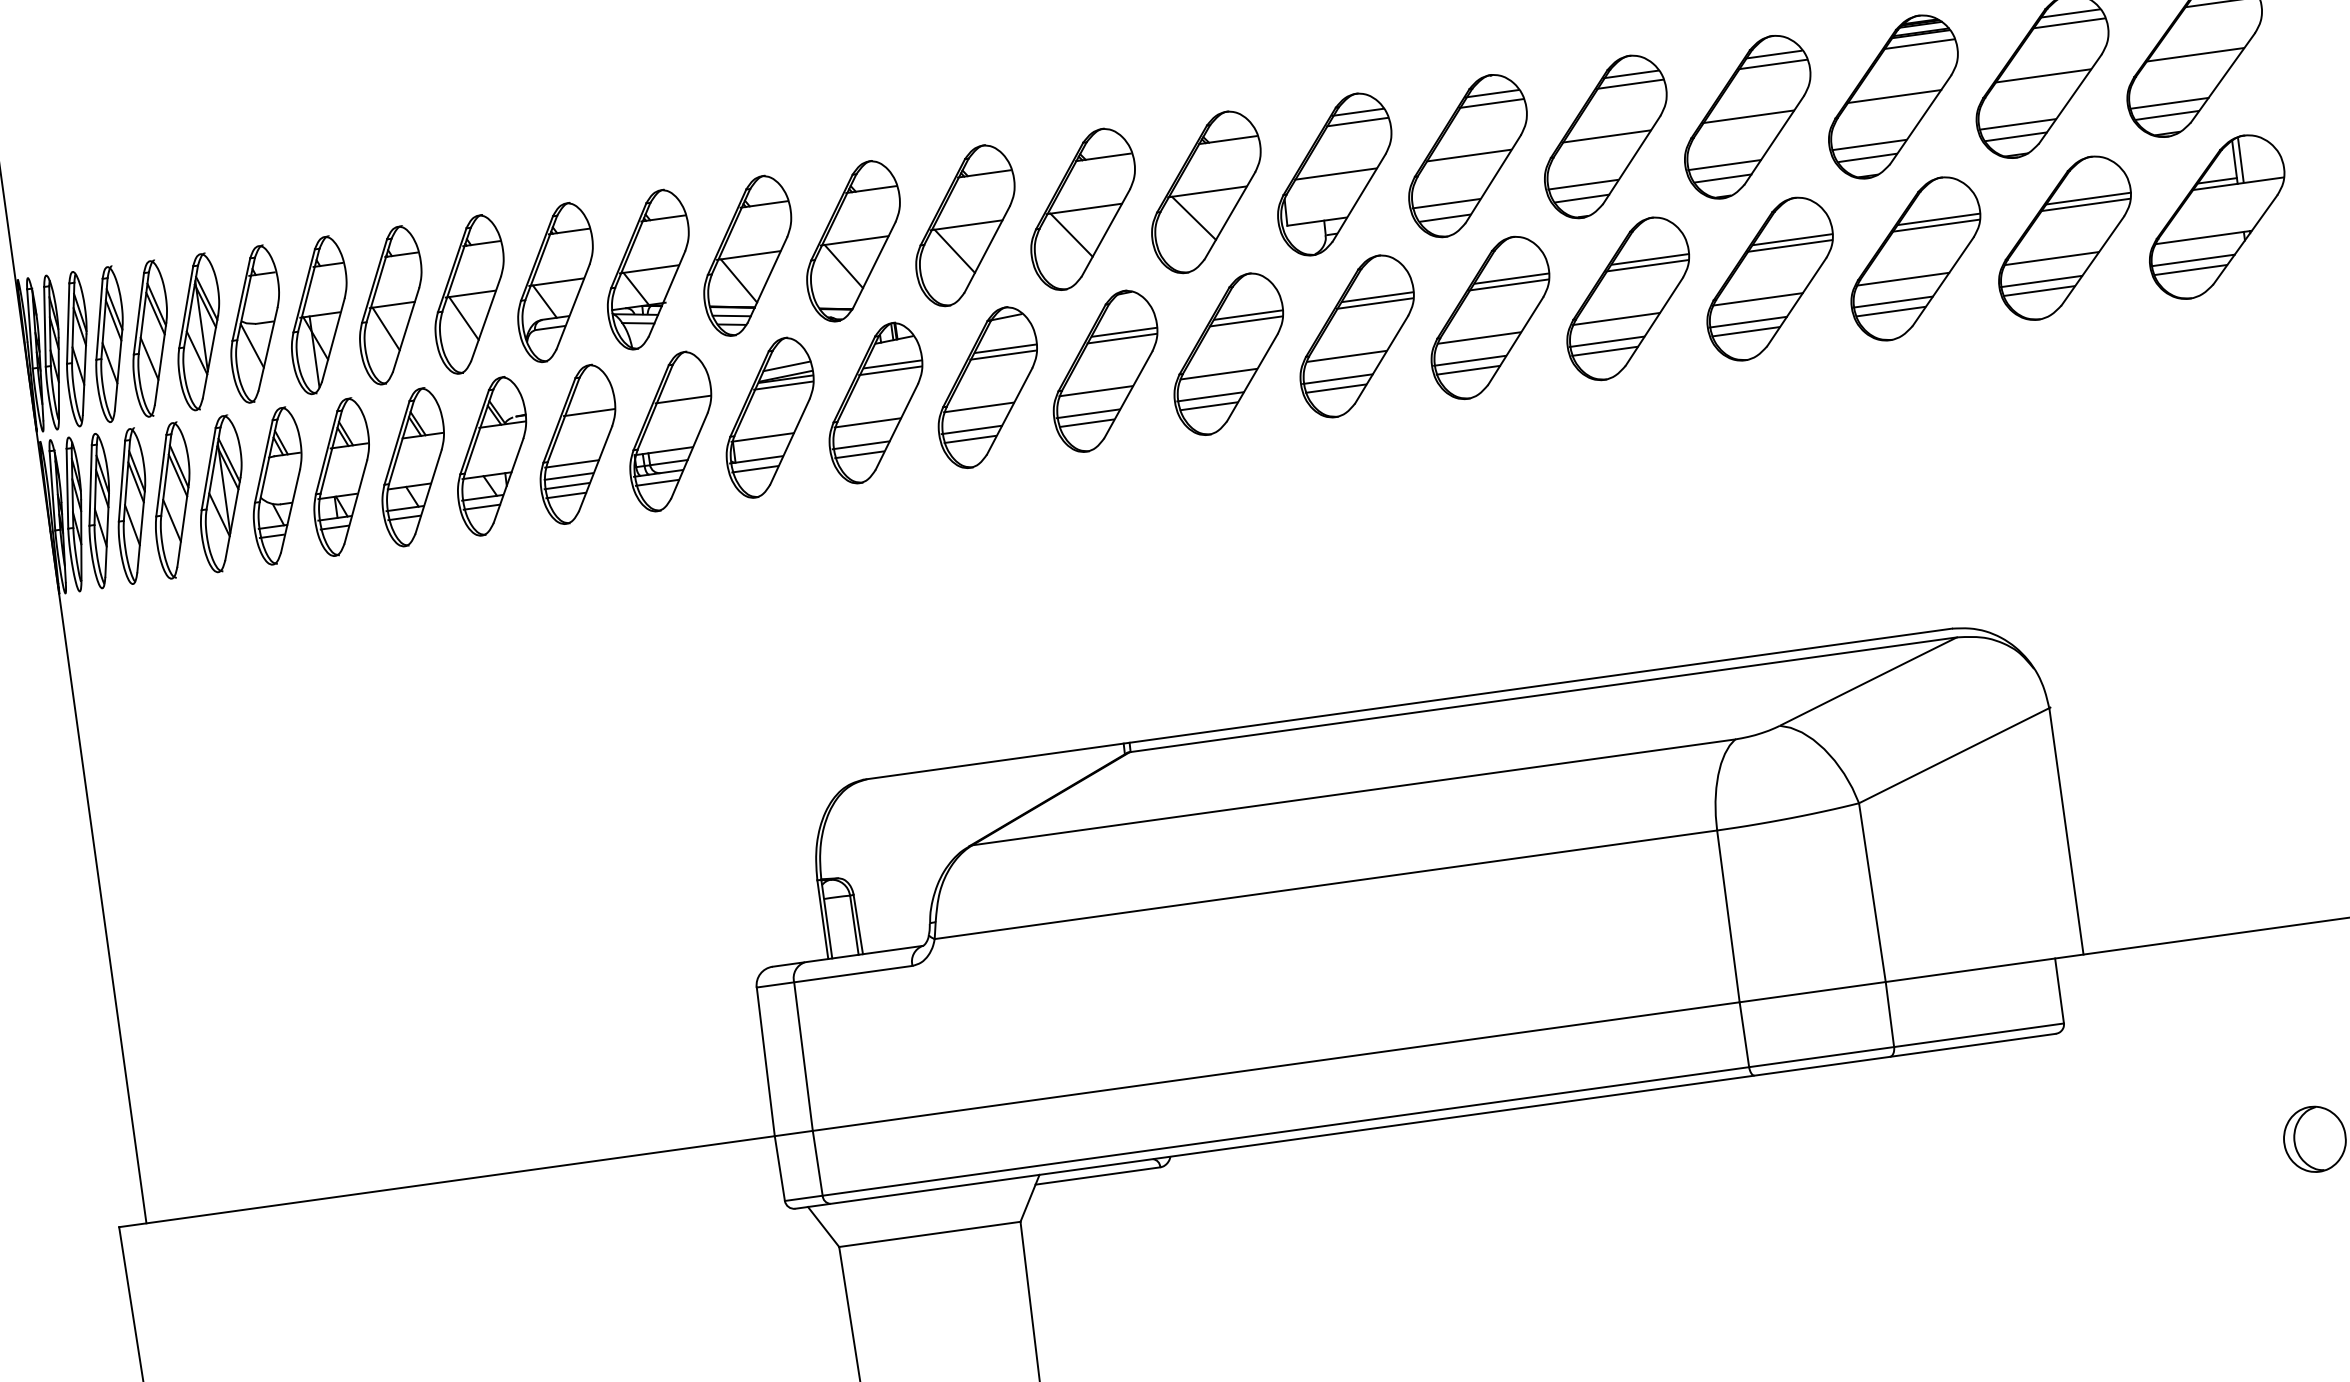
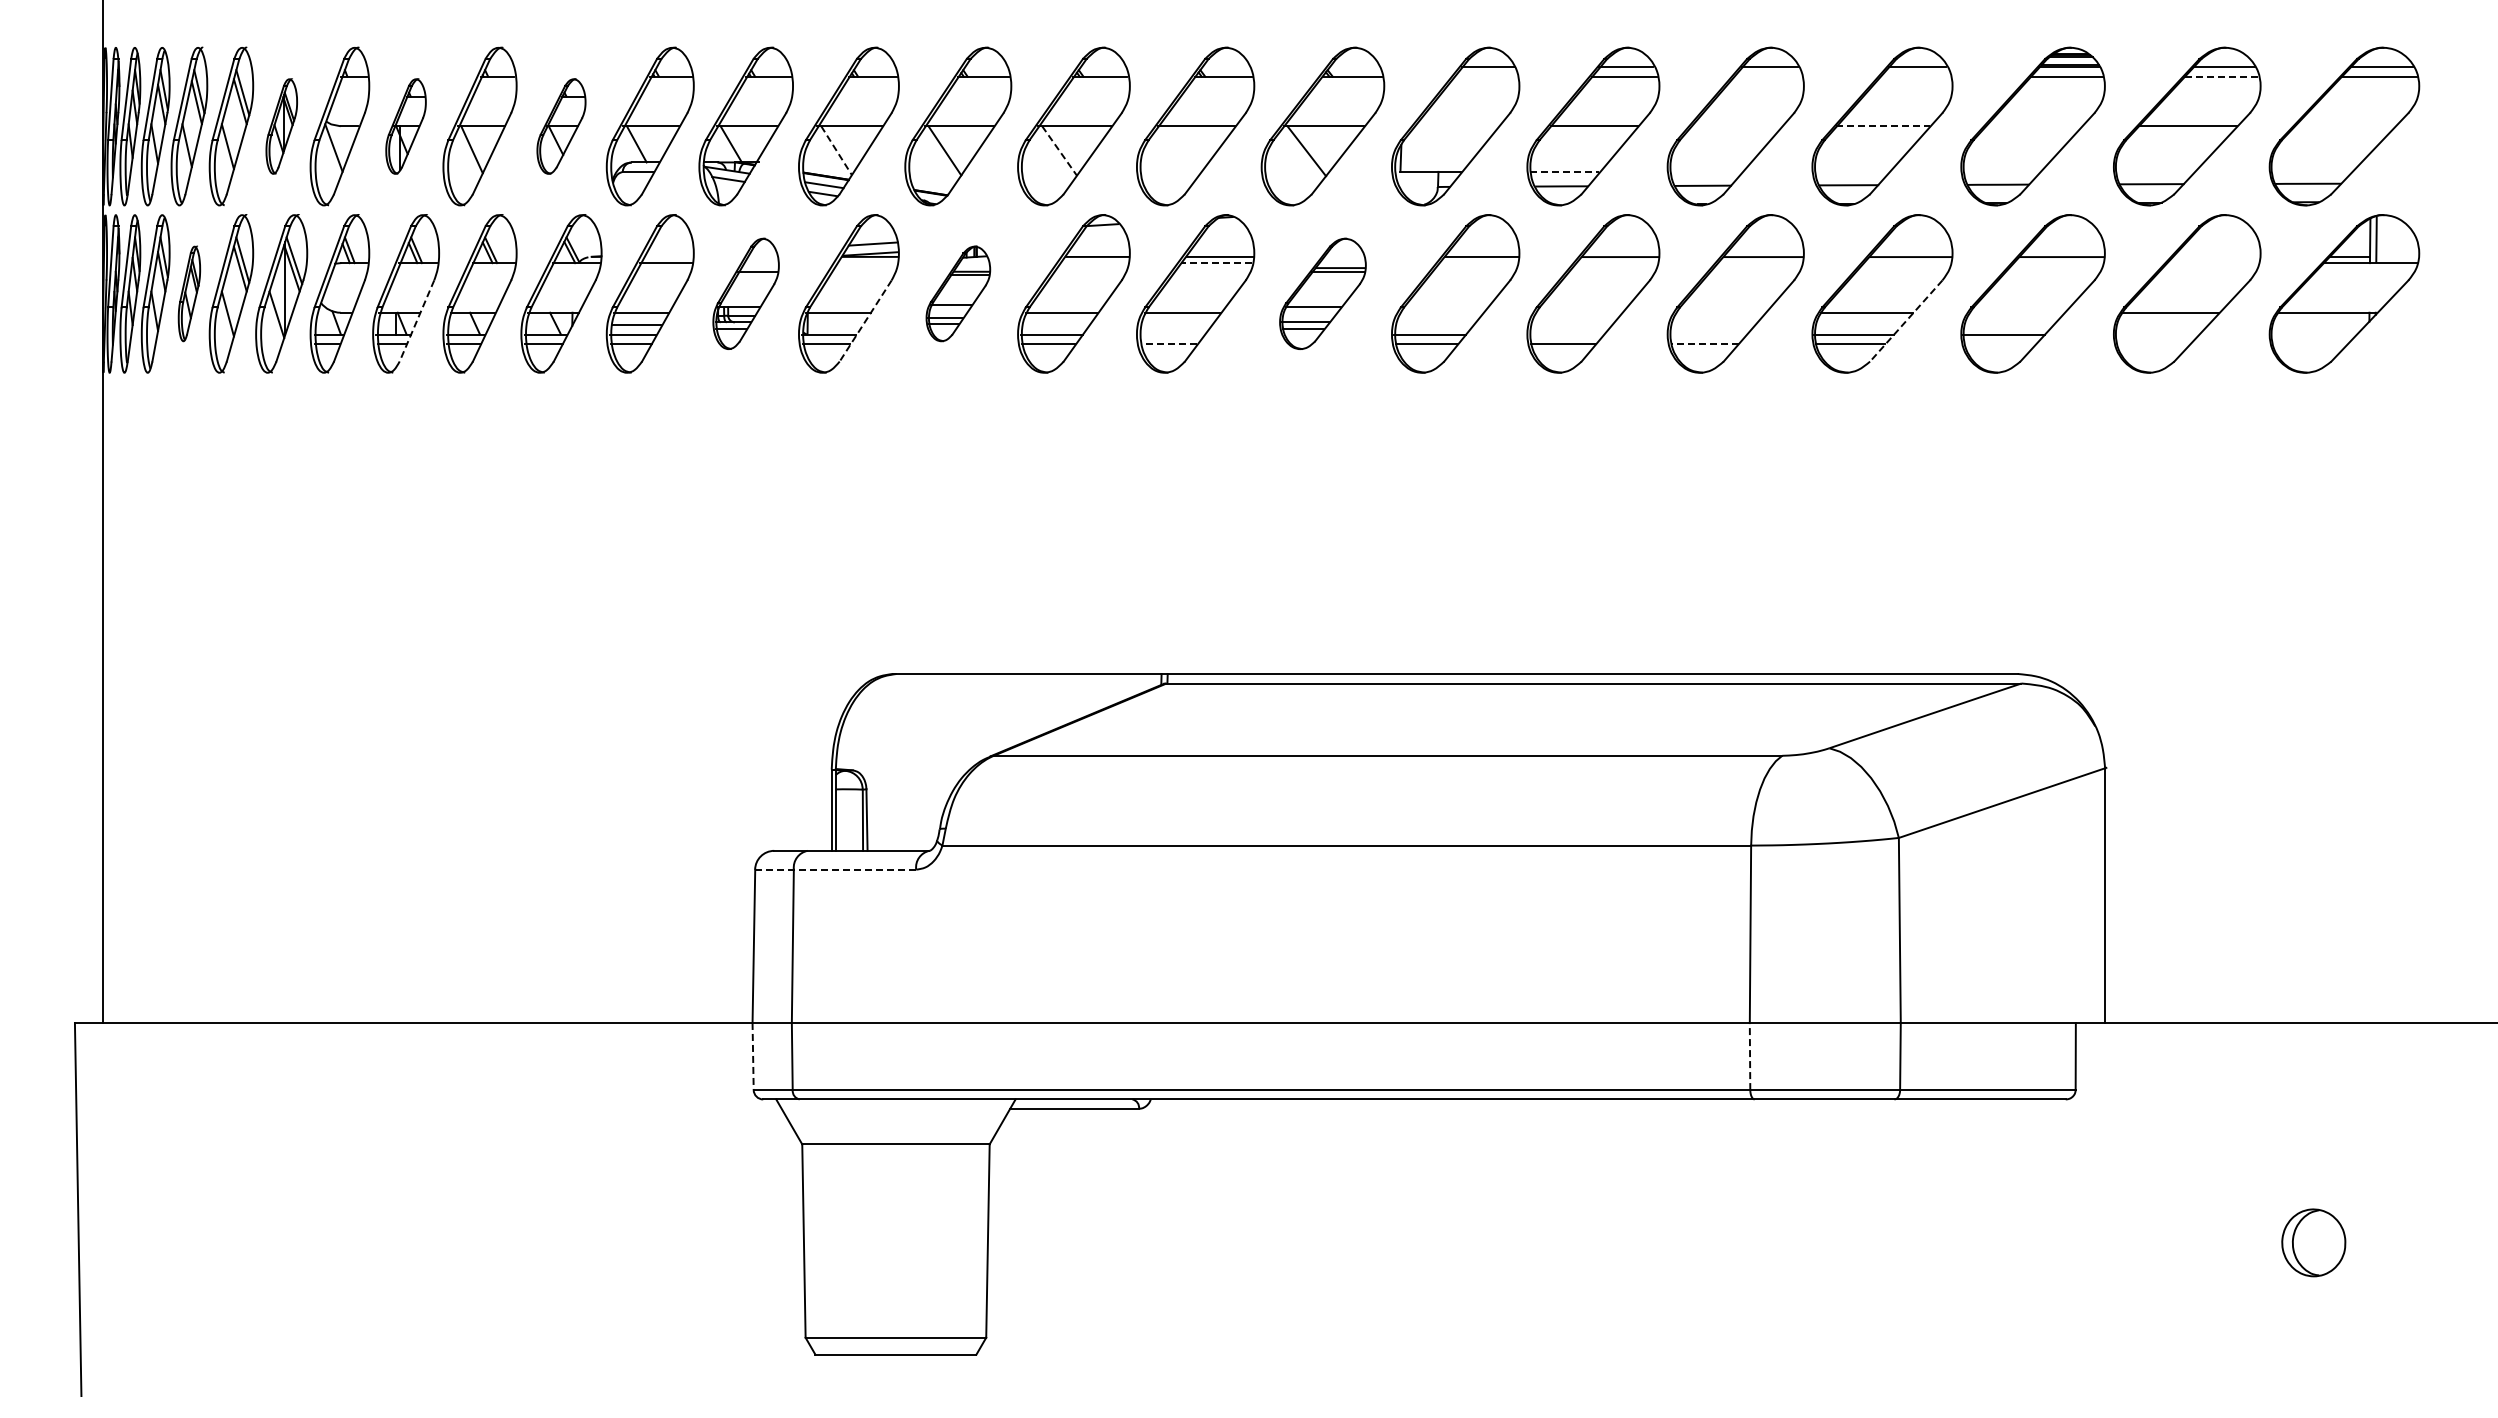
line: (2068, 23) -> (2221, 76), solid -> dashed
line: (2194, 55) -> (2344, 126), removed
line: (1772, 64) -> (1915, 76), removed
line: (1629, 84) -> (1767, 76), removed
line: (1893, 96) -> (2033, 126), removed
line: (2168, 103) -> (2311, 171), removed
line: (1748, 116) -> (1883, 126), solid -> dashed
line: (1356, 122) -> (1485, 76), removed
line: (2017, 124) -> (2155, 171), removed
line: (1606, 136) -> (1736, 126), removed
line: (1868, 144) -> (2001, 171), removed
line: (1723, 164) -> (1851, 171), removed
line: (1335, 174) -> (1456, 126), removed
line: (1582, 184) -> (1705, 171), removed
line: (2088, 199) -> (2216, 257), removed
line: (1446, 203) -> (1564, 171), solid -> dashed
line: (2085, 205) -> (2212, 263), removed
line: (1936, 226) -> (2058, 263), removed
line: (1070, 234) -> (1179, 150), removed
line: (1789, 246) -> (1906, 263), removed
line: (954, 251) -> (1059, 151), solid -> dashed
line: (2192, 260) -> (2313, 334), removed
line: (1647, 266) -> (1759, 263), removed
line: (2189, 269) -> (2309, 343), removed
line: (1902, 279) -> (2016, 312), removed
line: (738, 280) -> (836, 150), solid -> dashed
line: (2041, 281) -> (2157, 334), removed
line: (1508, 285) -> (1616, 263), removed
line: (2039, 290) -> (2153, 343), removed
part: (469, 294) -> (561, 126), size x0.6
line: (1796, 302) -> (1905, 321), solid -> dashed
line: (1374, 304) -> (1477, 263), removed
line: (1890, 311) -> (1999, 343), removed
part: (318, 315) -> (405, 126), size x0.6
line: (1615, 318) -> (1720, 312), removed
part: (198, 332) -> (281, 126), size x0.6
line: (1478, 337) -> (1578, 312), removed
line: (1121, 339) -> (1216, 263), solid -> dashed
line: (1606, 341) -> (1707, 334), removed
line: (1604, 350) -> (1704, 343), solid -> dashed
part: (1228, 353) -> (1322, 293), size x0.7
line: (1002, 355) -> (1093, 263), removed
line: (1345, 356) -> (1441, 312), removed
line: (1469, 360) -> (1566, 334), removed
line: (783, 386) -> (866, 263), removed
part: (876, 402) -> (958, 293), size x0.6
line: (1087, 413) -> (1171, 334), removed
line: (1086, 422) -> (1169, 343), solid -> dashed
part: (670, 431) -> (745, 293), size x0.7
line: (789, 442) -> (865, 321), solid -> dashed
line: (355, 502) -> (416, 321), solid -> dashed
part: (132, 505) -> (189, 293), size x0.6
line: (834, 976) -> (835, 869), solid -> dashed
line: (1744, 1034) -> (1750, 1056), solid -> dashed
line: (780, 1168) -> (753, 1056), solid -> dashed

